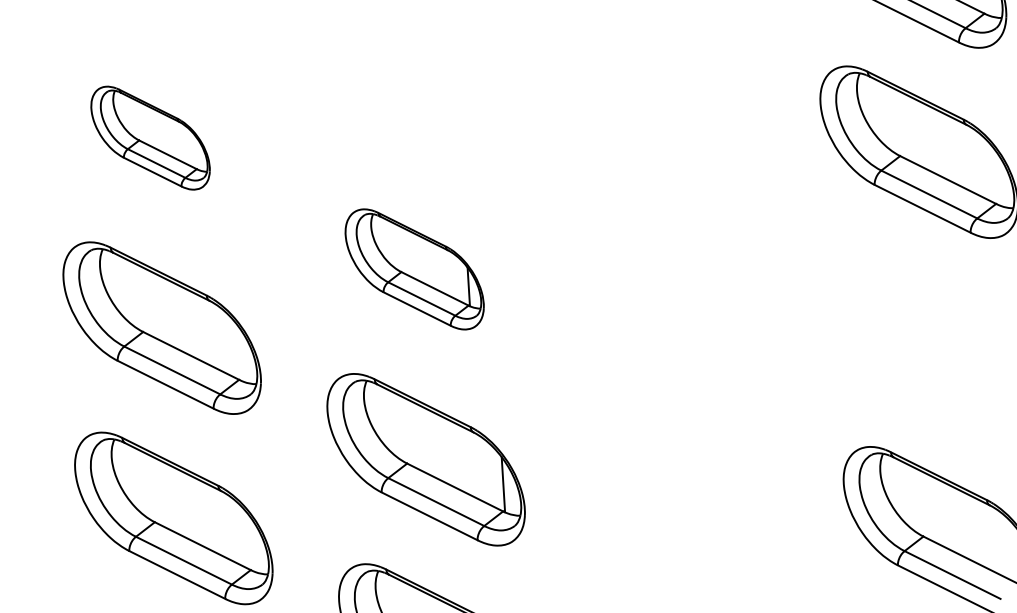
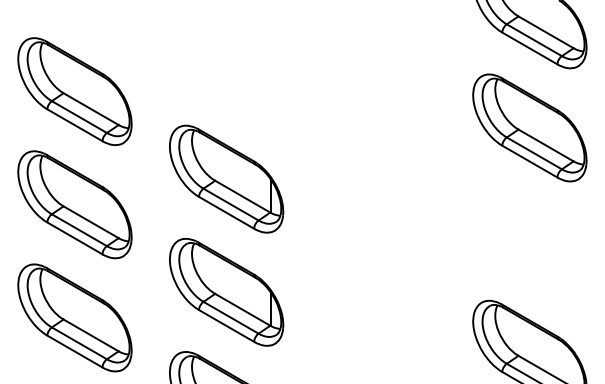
part: (149, 137) -> (74, 91), size x1.67
part: (414, 268) -> (226, 178), size x1.43

